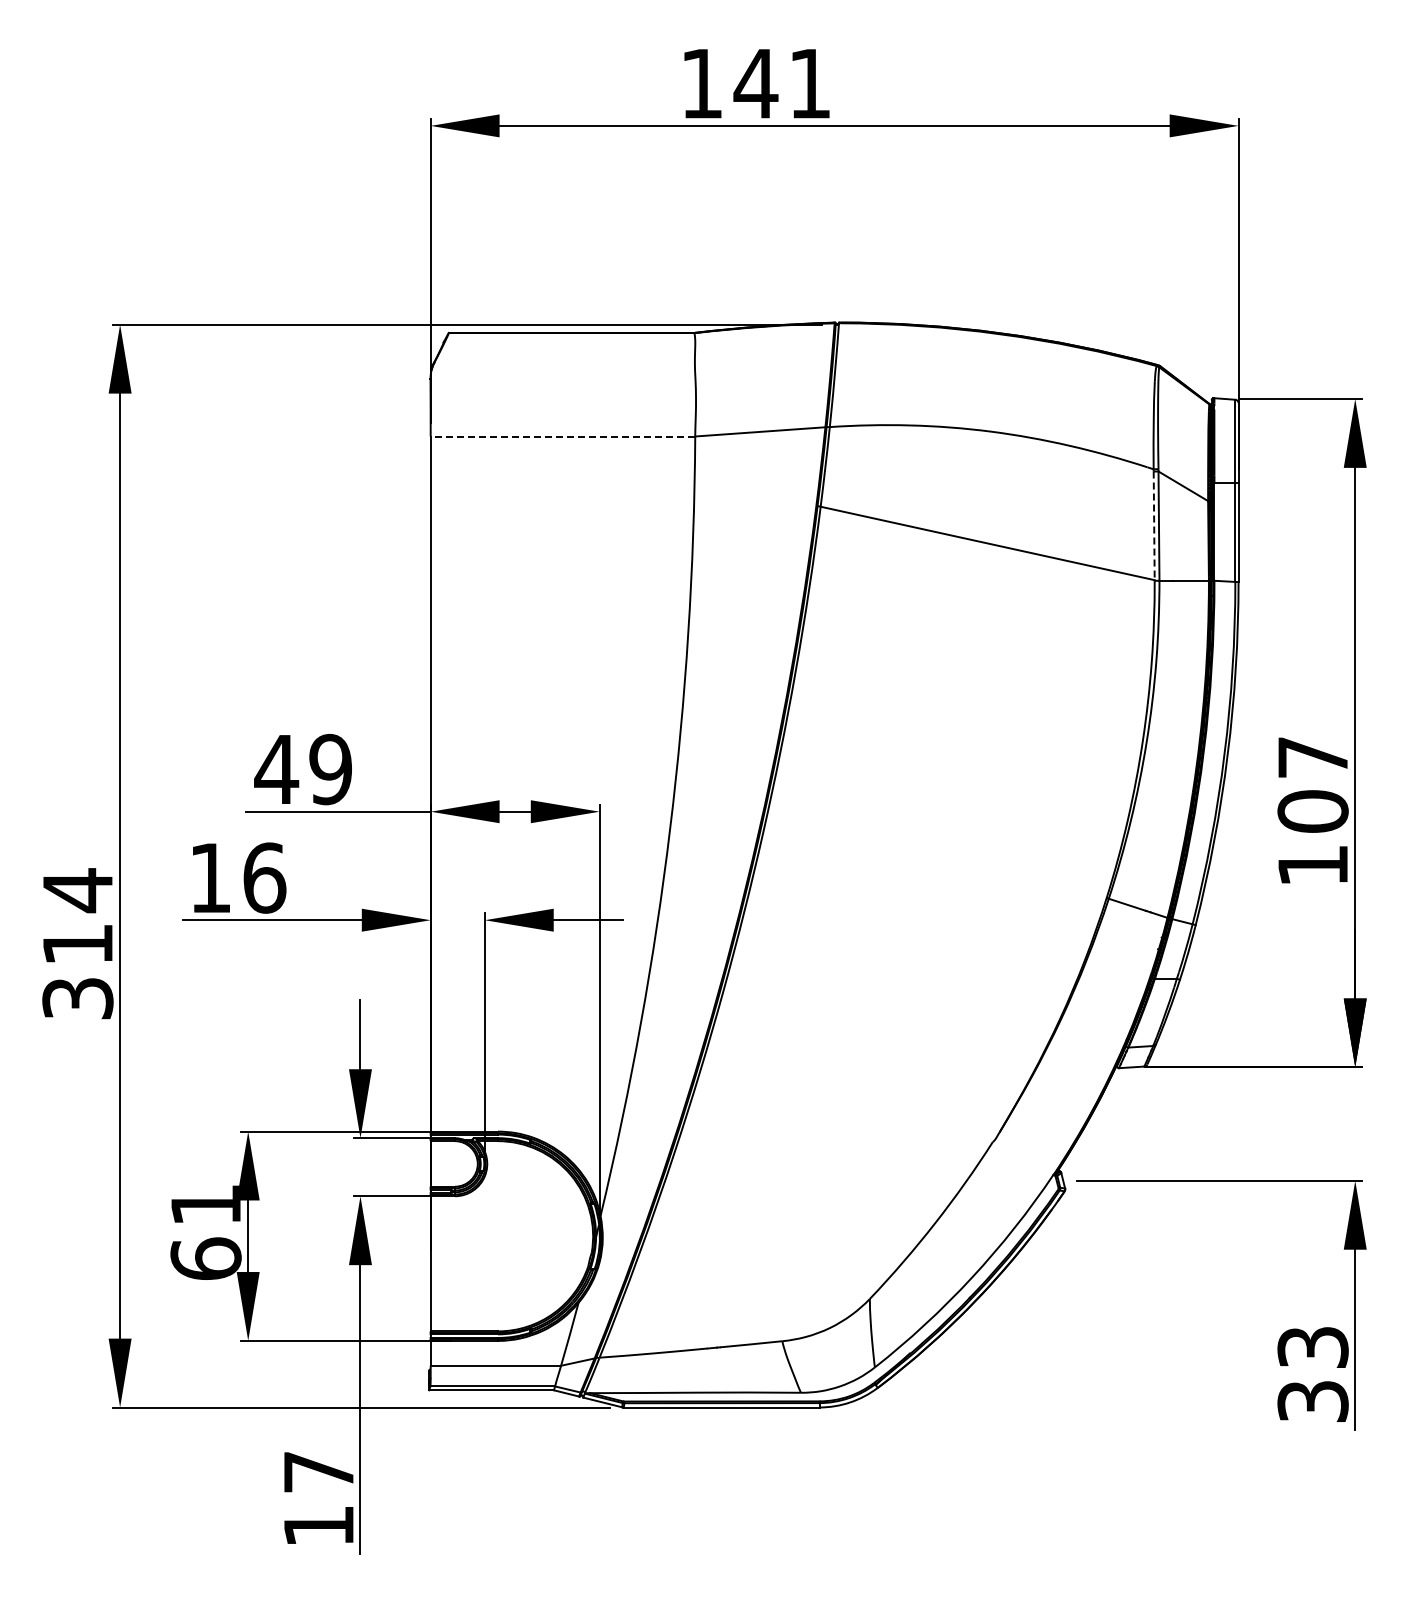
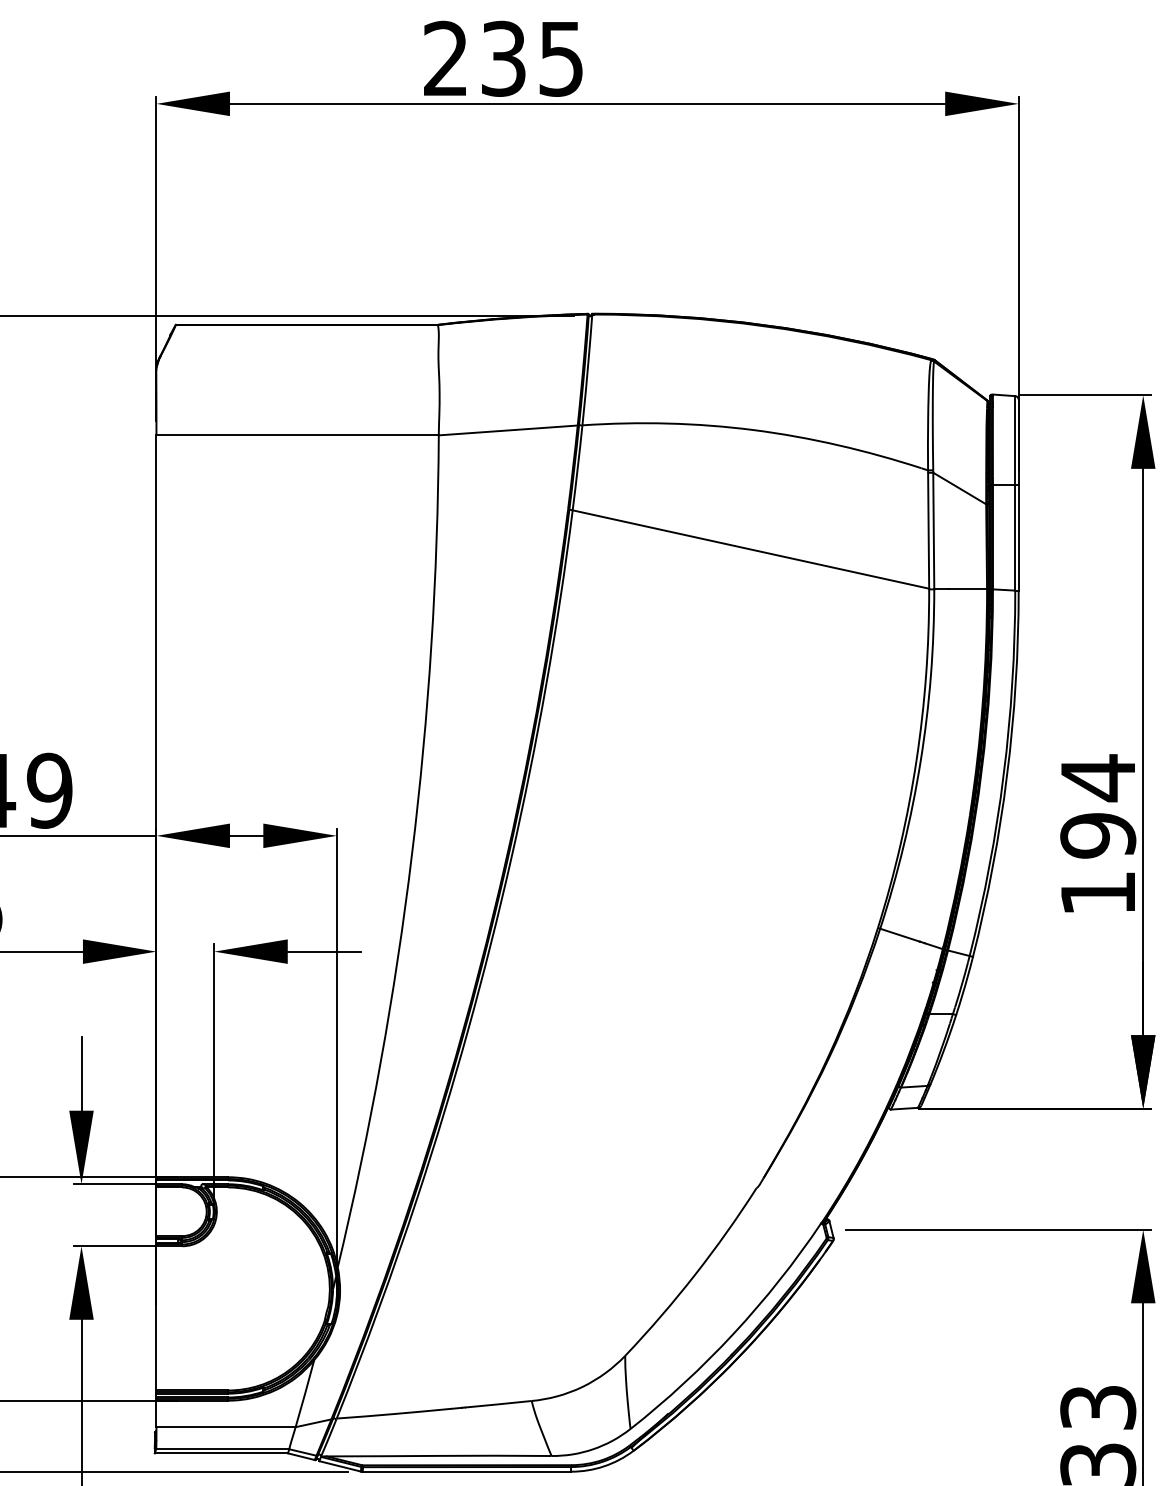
text: (755, 83) -> (503, 58), 141 -> 235
line: (562, 436) -> (297, 435), dashed -> solid
line: (1154, 526) -> (928, 531), dashed -> solid
text: (1312, 784) -> (1097, 806), 107 -> 194

